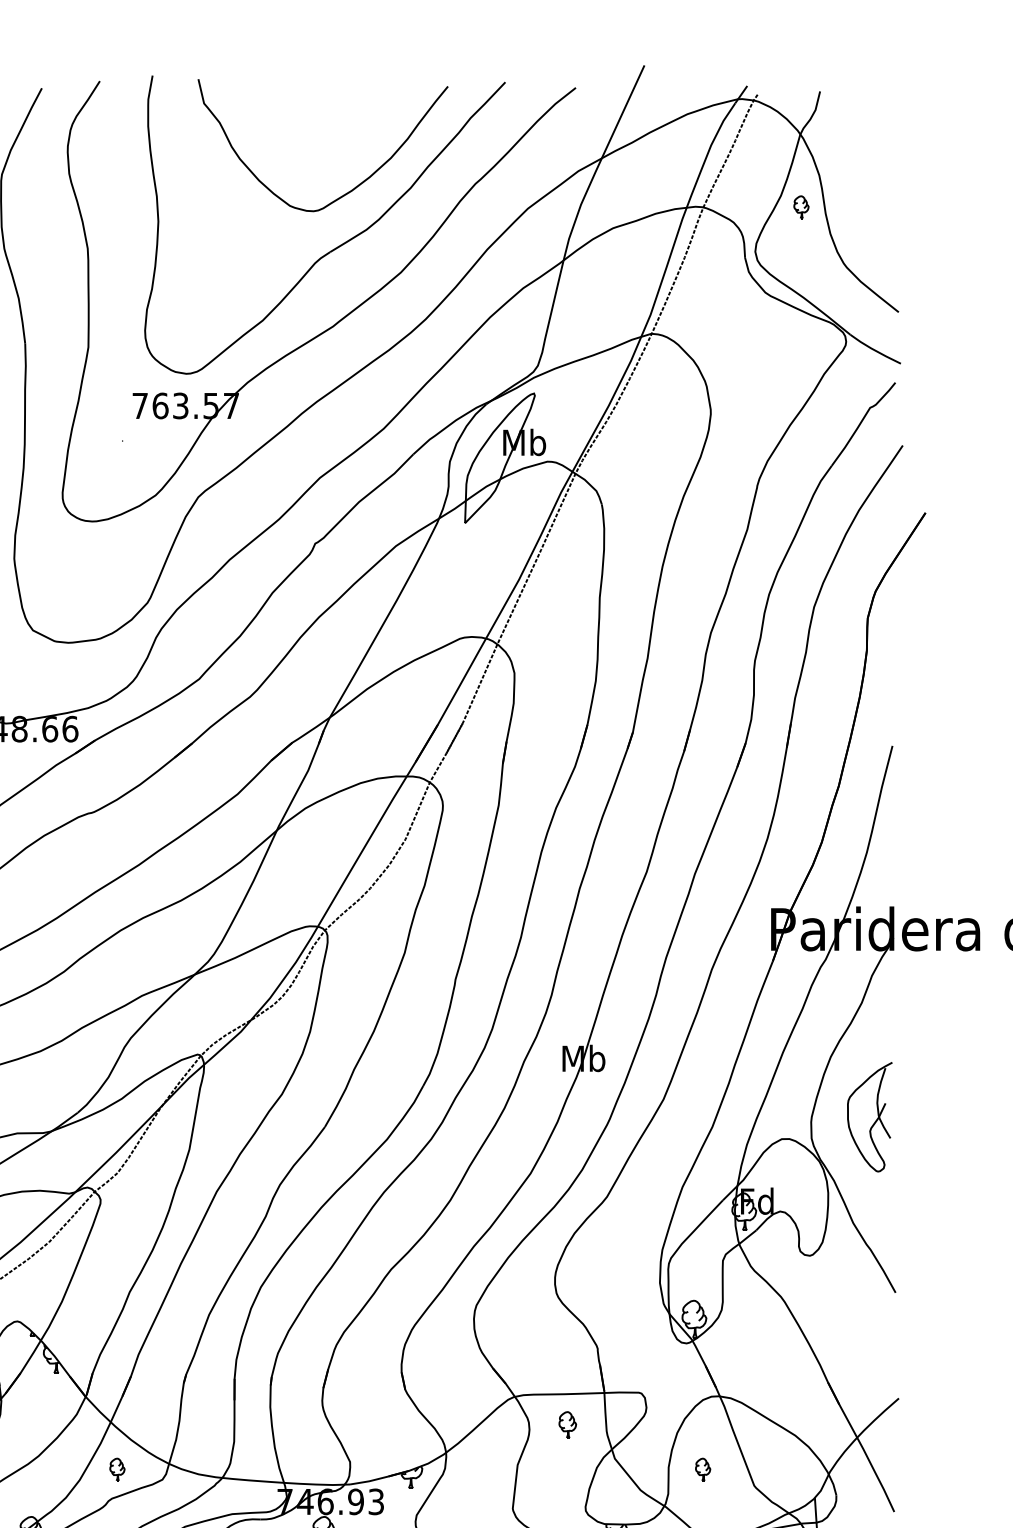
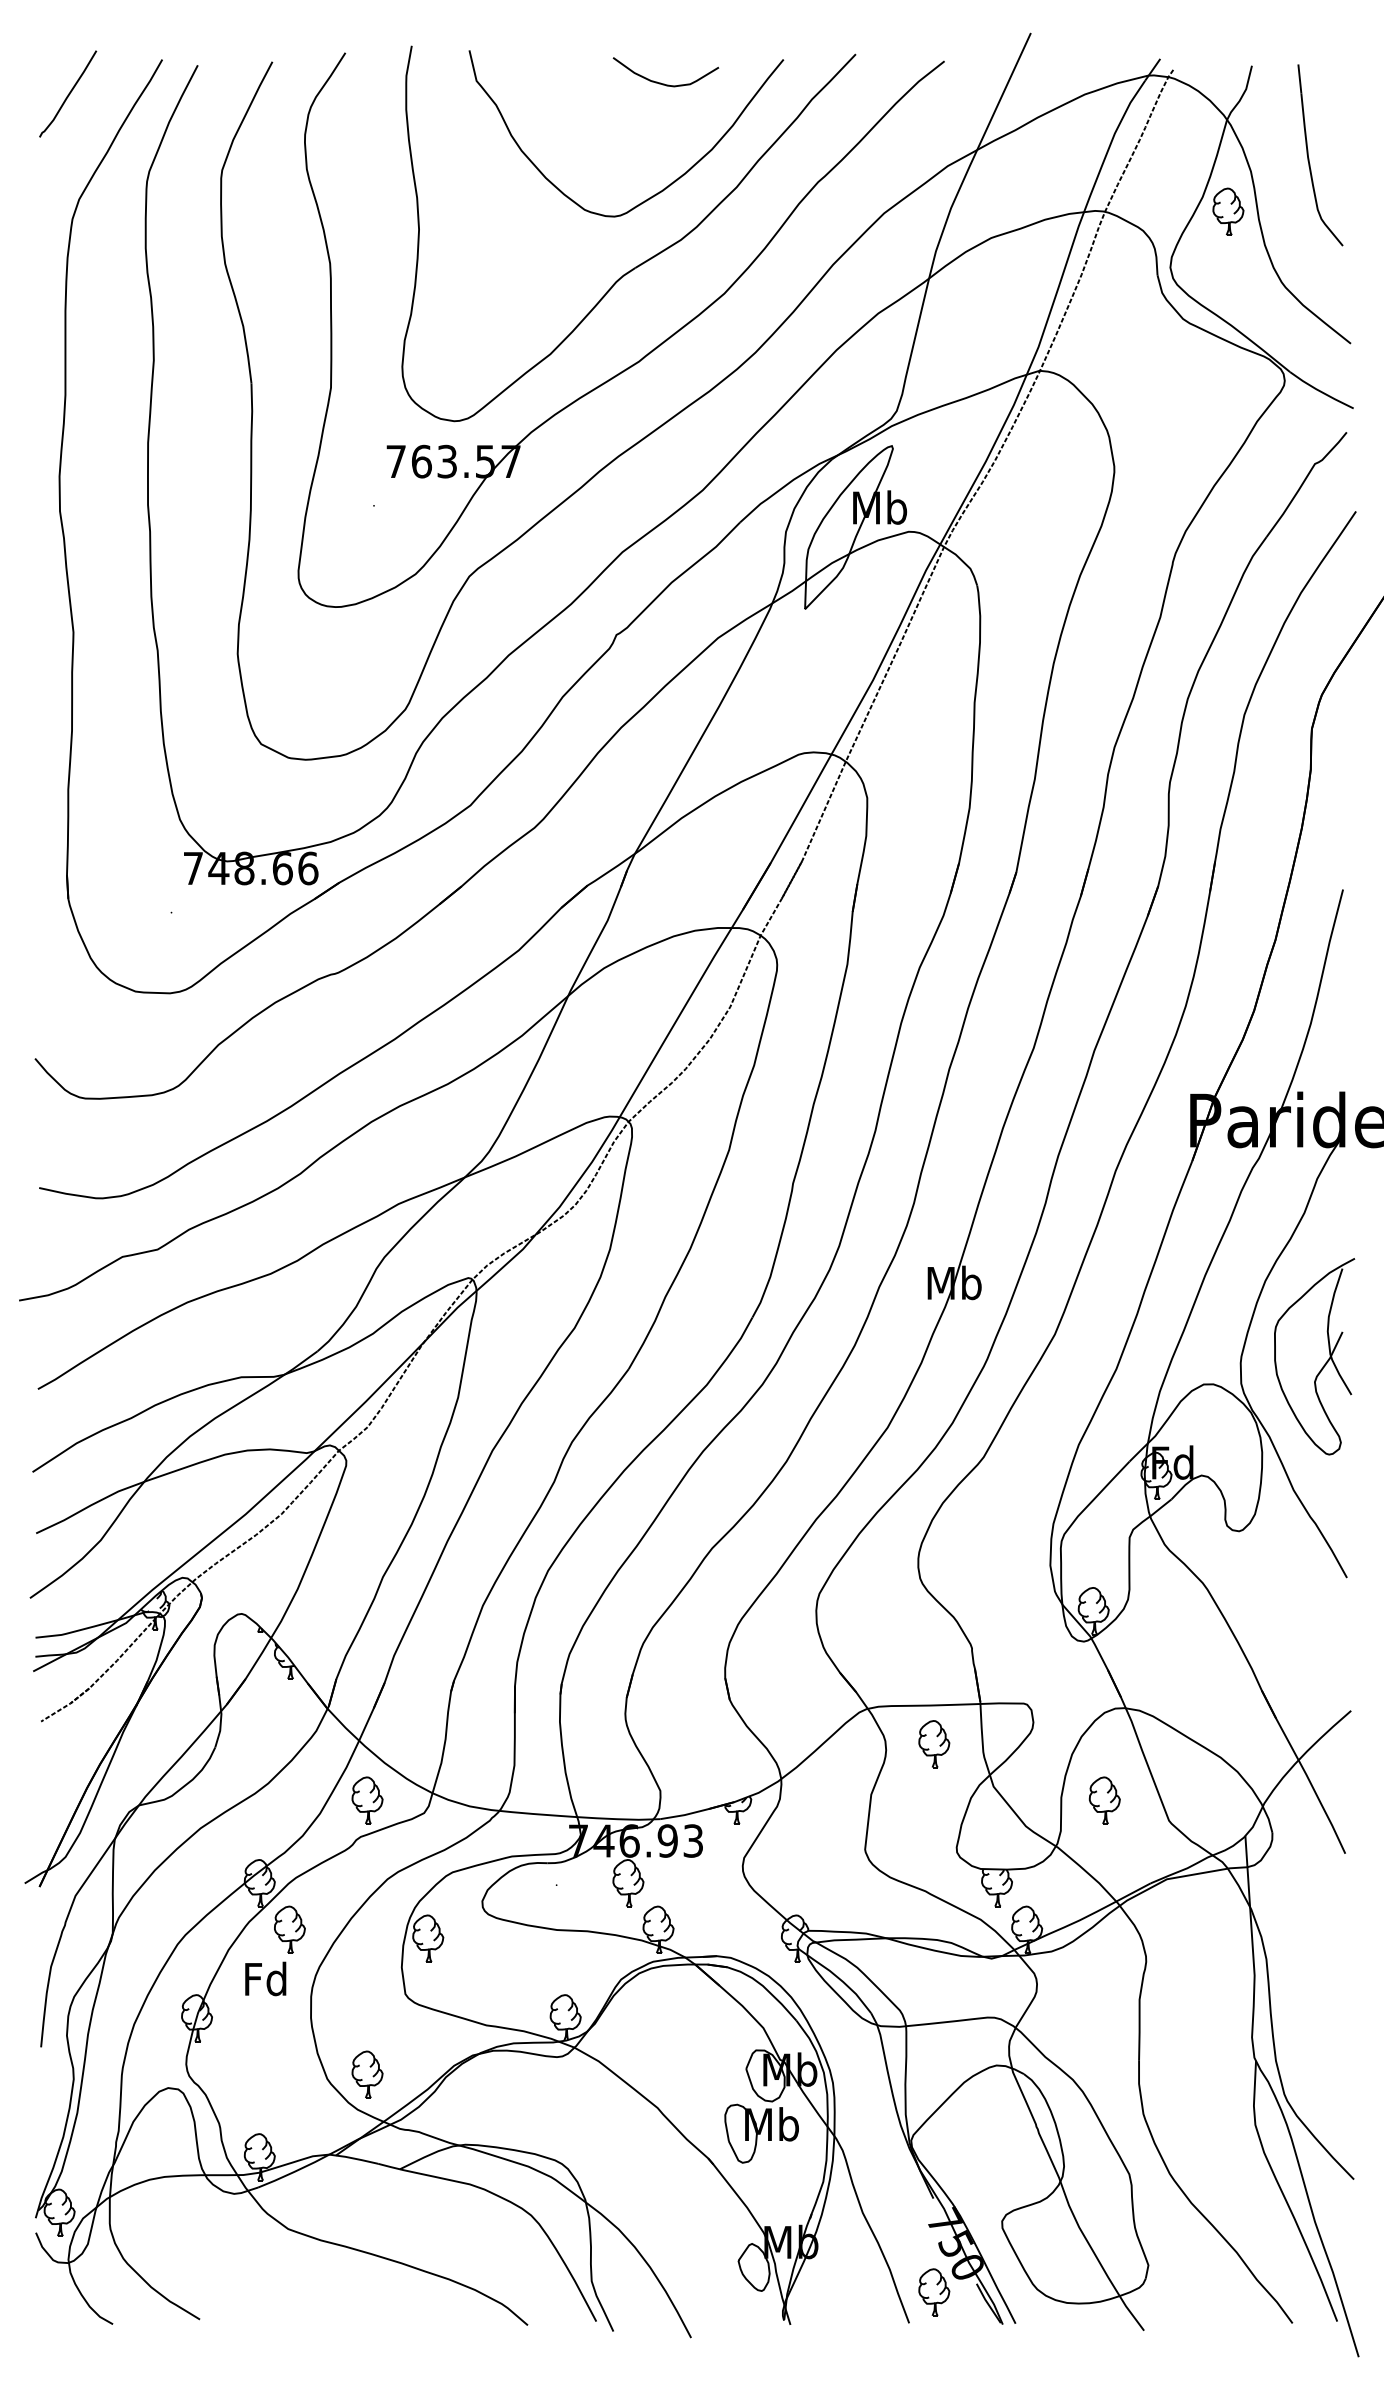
curve: (353, 105) -> (664, 83), added
part: (865, 165) -> (1309, 158), added
part: (801, 207) -> (1228, 211), size x1.67
part: (869, 1116) -> (1314, 1356), size x1.43
part: (567, 1425) -> (934, 1744), size x1.43
part: (117, 1469) -> (367, 1800), size x1.67
part: (702, 1469) -> (1104, 1800), size x1.67

